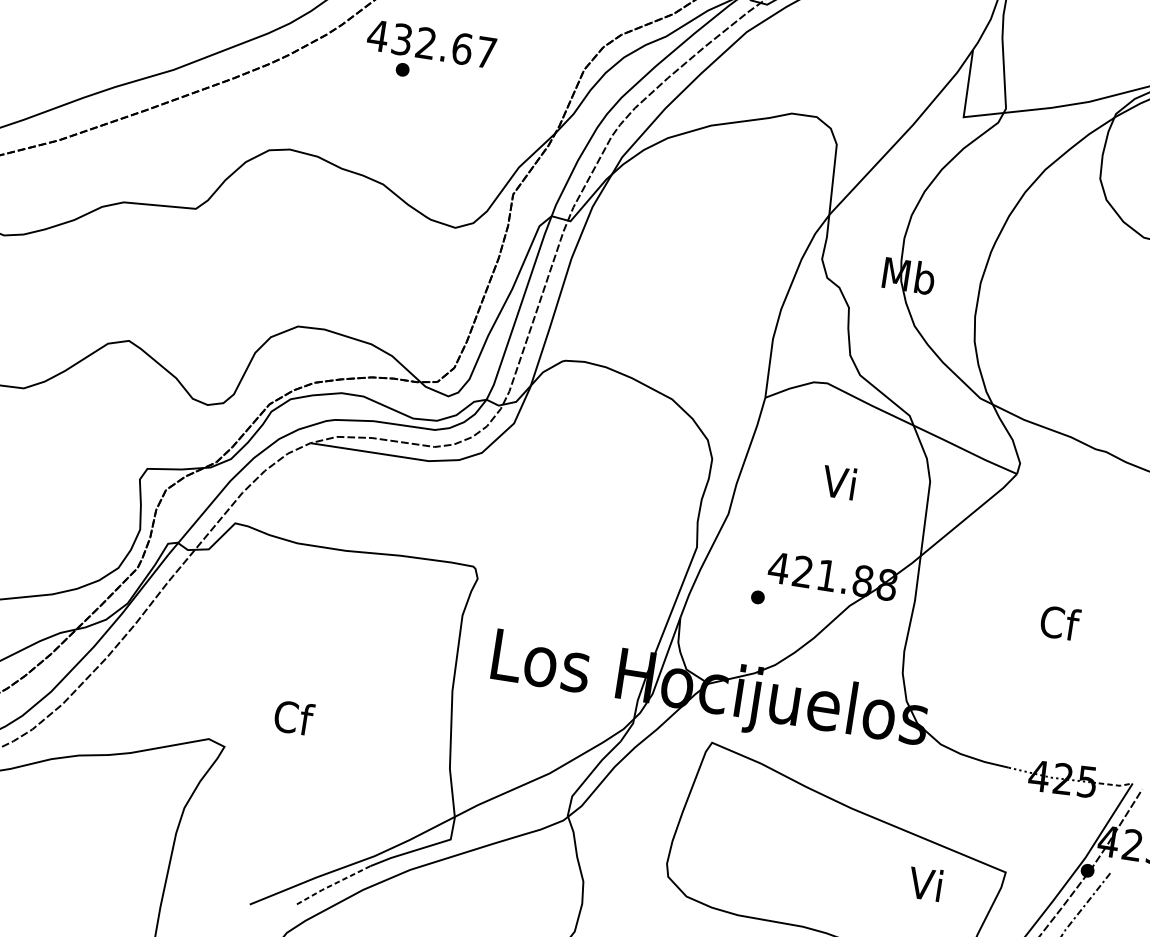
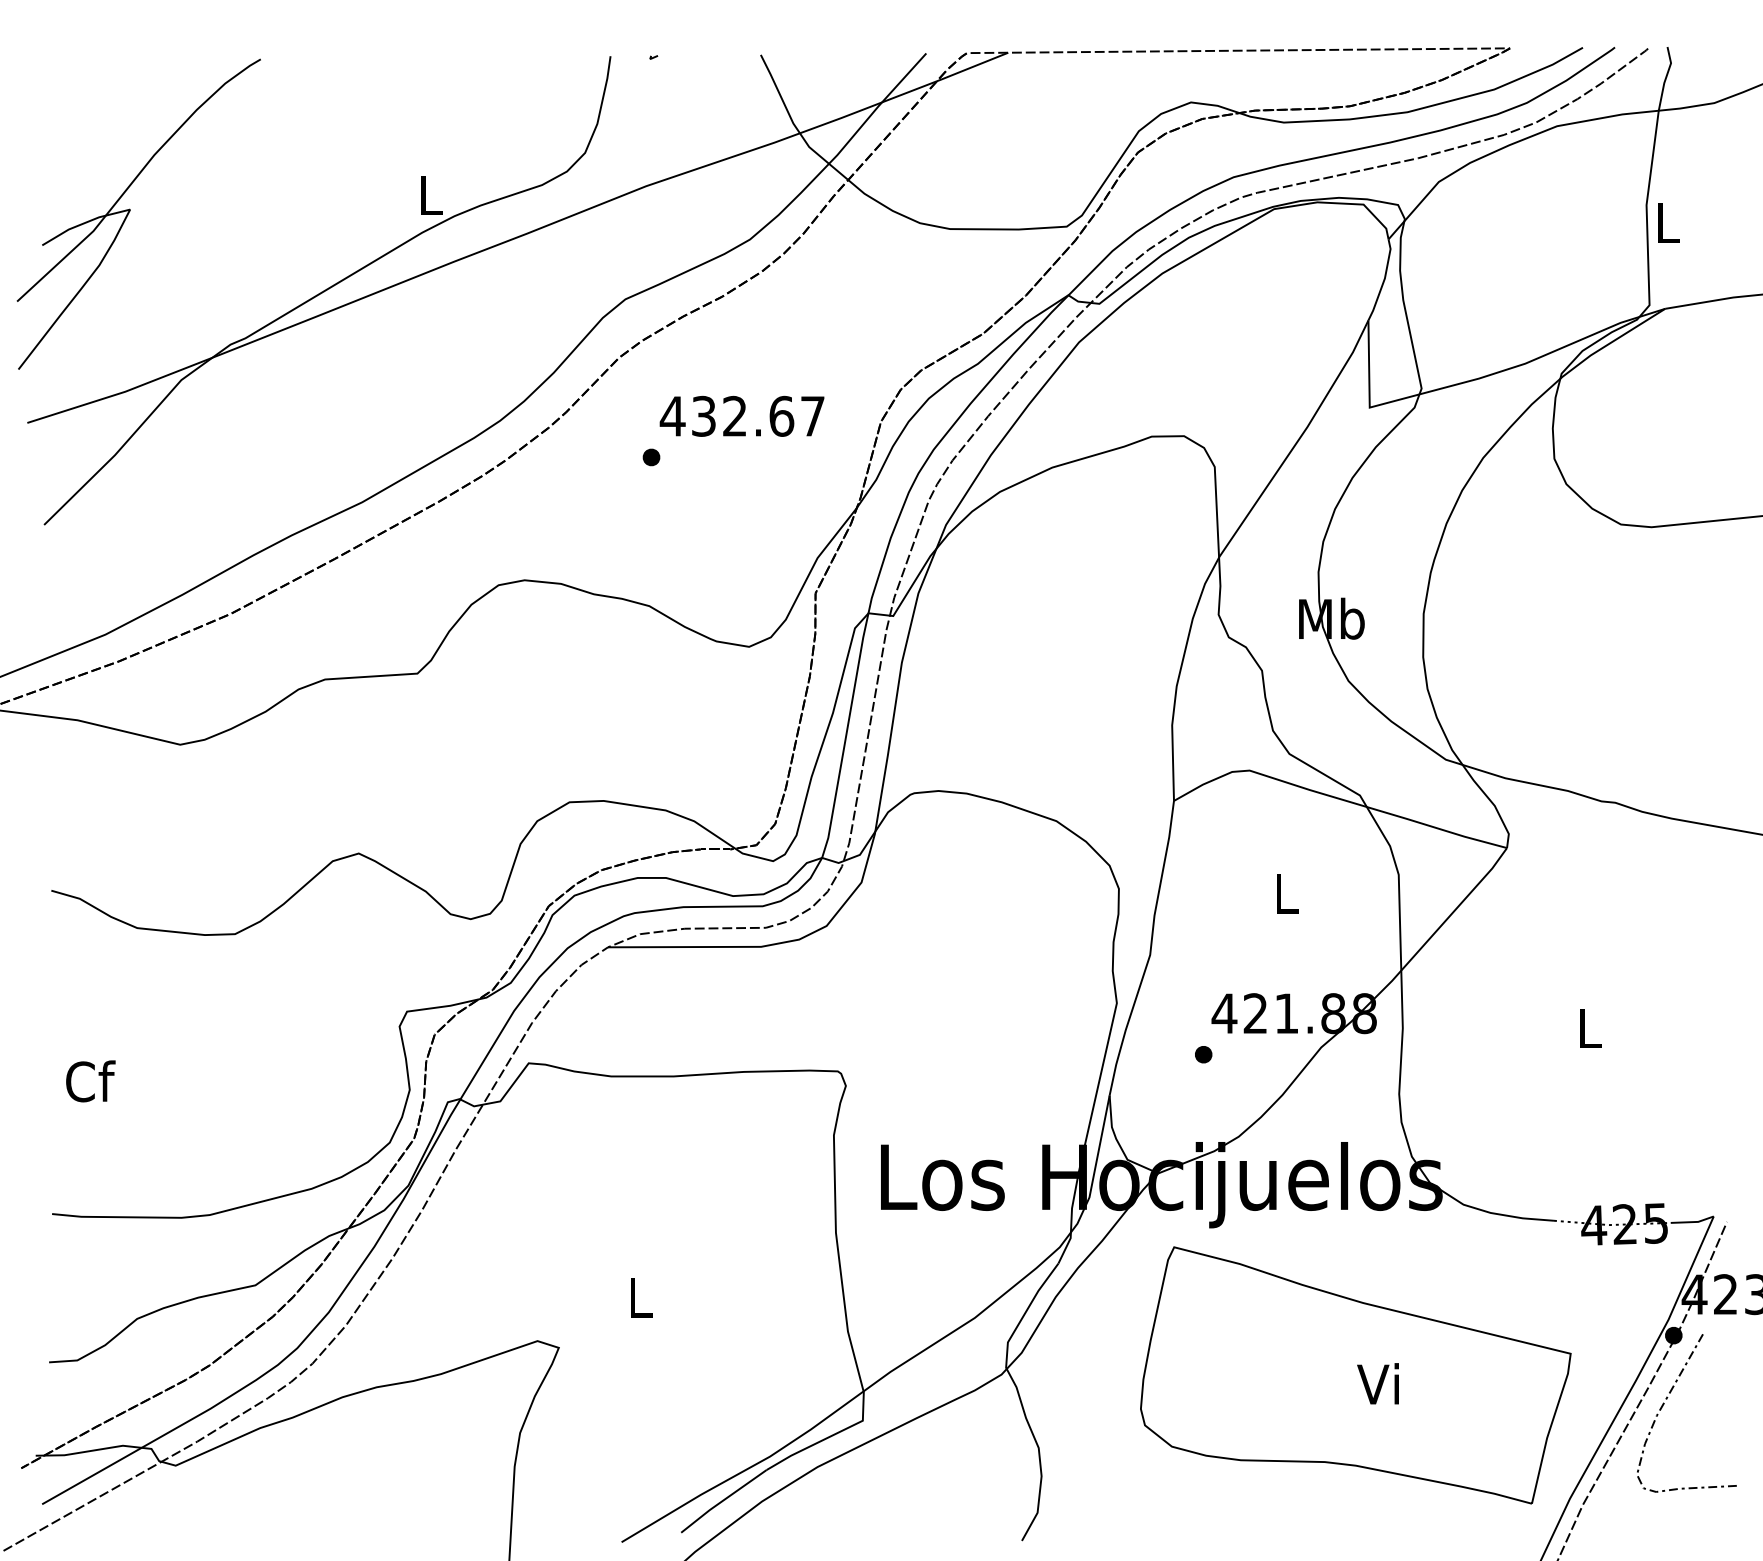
text: (431, 43) -> (741, 415), moved
text: (839, 481) -> (1283, 892), Vi -> L
text: (1060, 622) -> (1590, 1027), Cf -> L
text: (293, 717) -> (640, 1297), Cf -> L
line: (1116, 785) -> (1693, 1222), dashed -> solid
text: (924, 883) -> (1377, 1383), moved
line: (332, 884) -> (722, 1500), dashed -> solid

